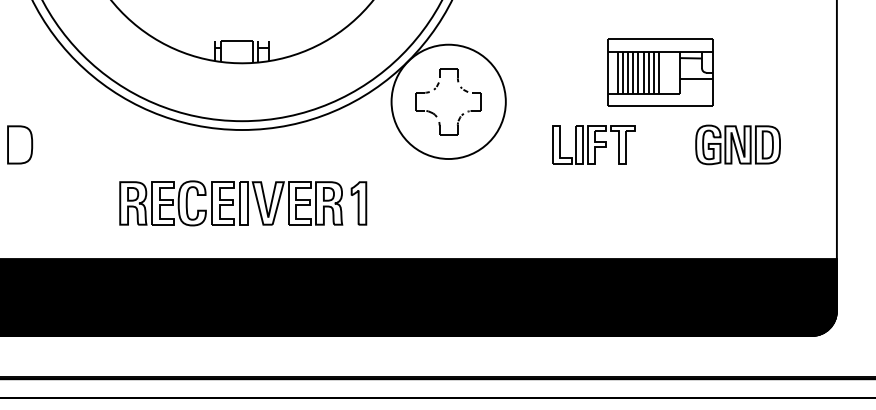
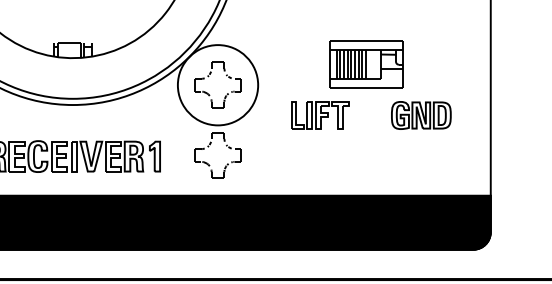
part: (460, 188) -> (226, 146), added

